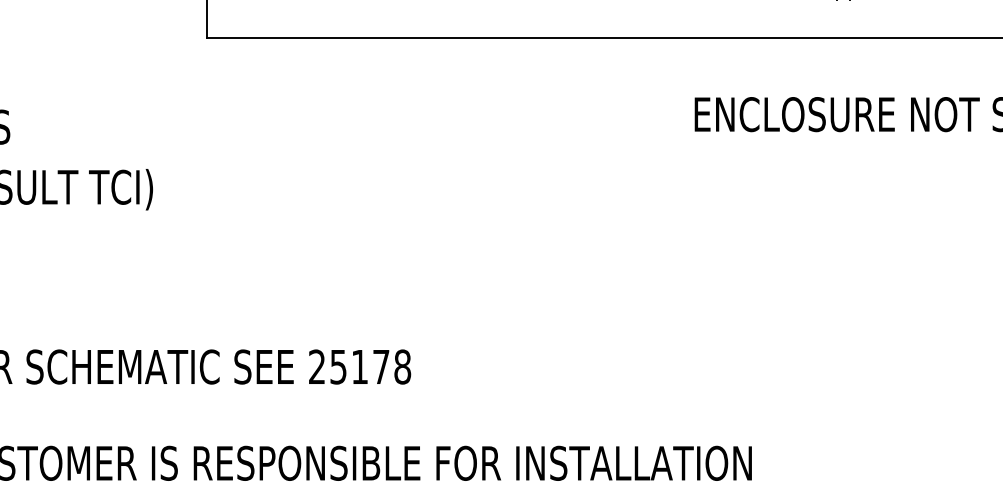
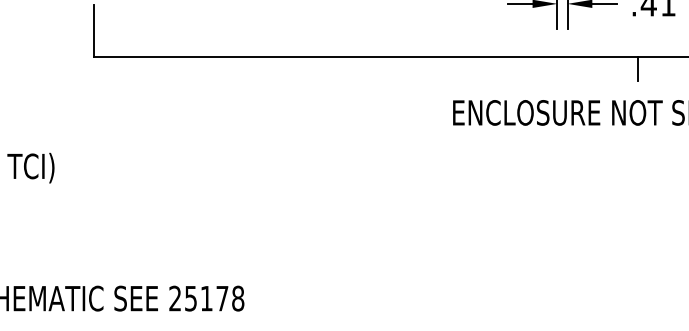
line: (946, 54) -> (638, 68), added

